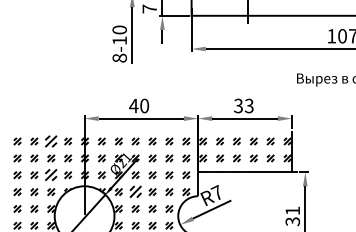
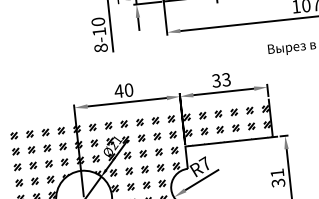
part: (51, 141) -> (45, 132), size x0.62
part: (51, 175) -> (49, 164), size x0.62
part: (135, 192) -> (129, 171), size x0.62

